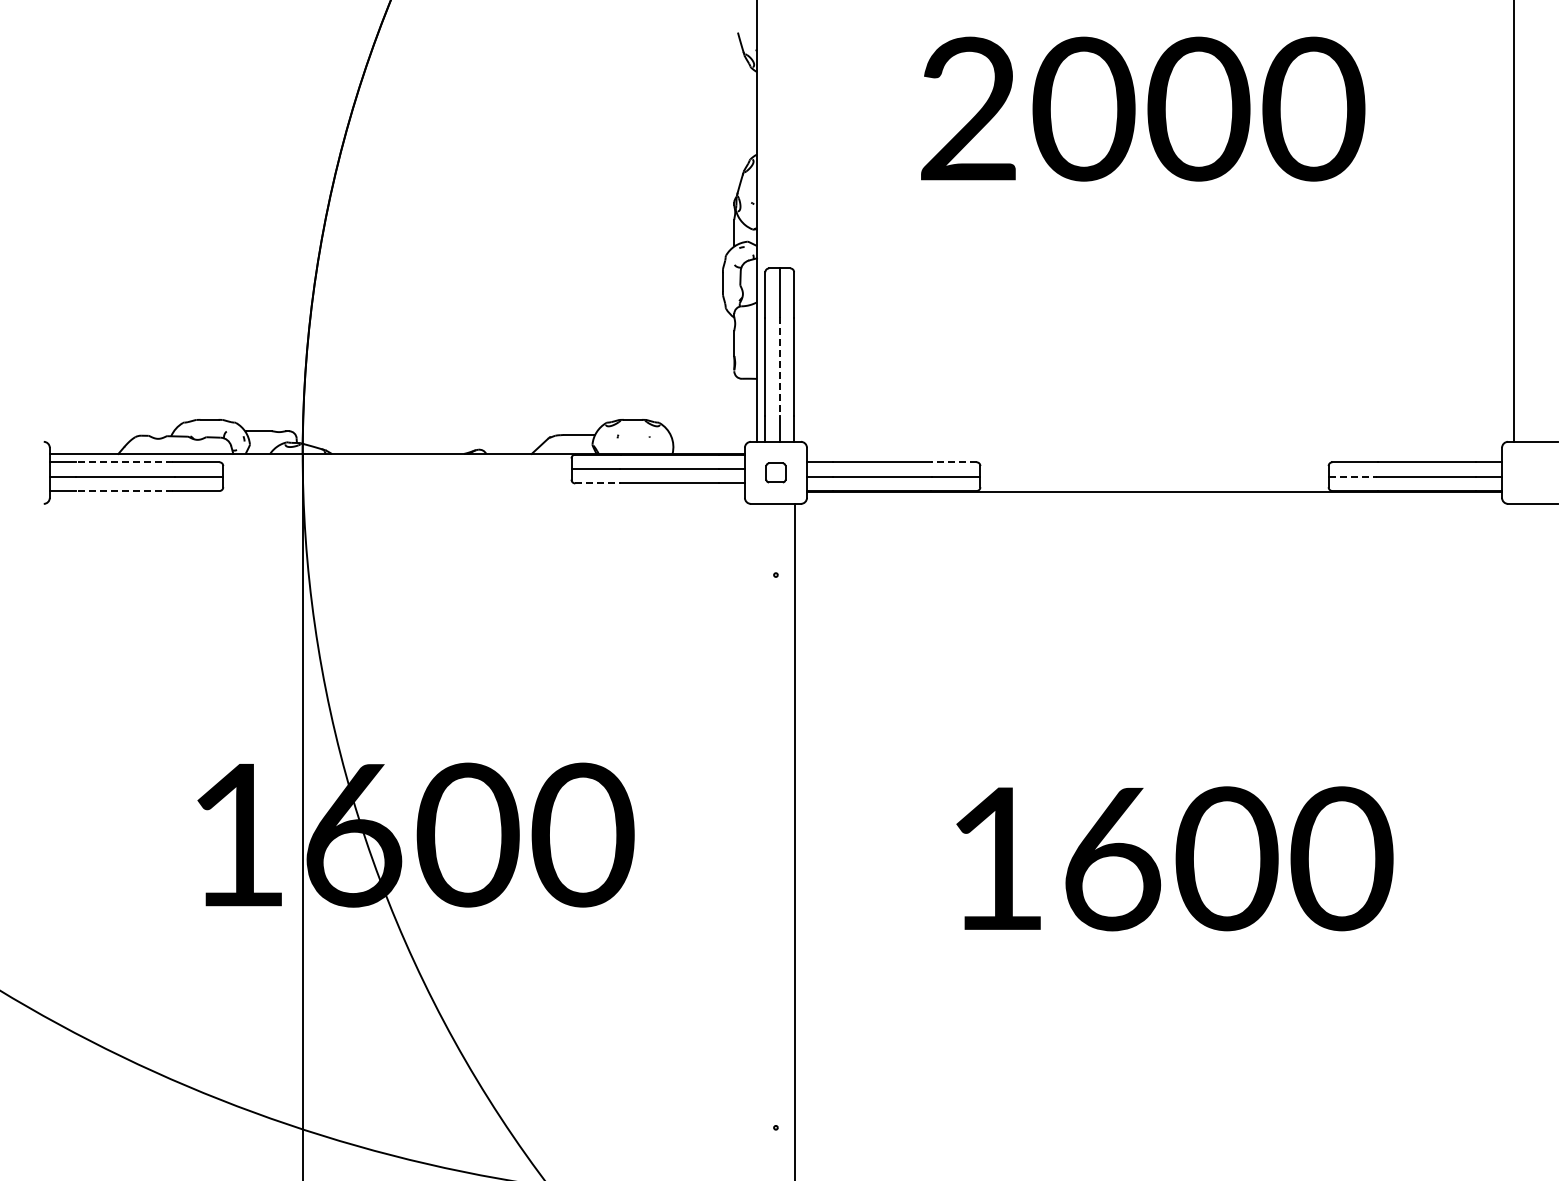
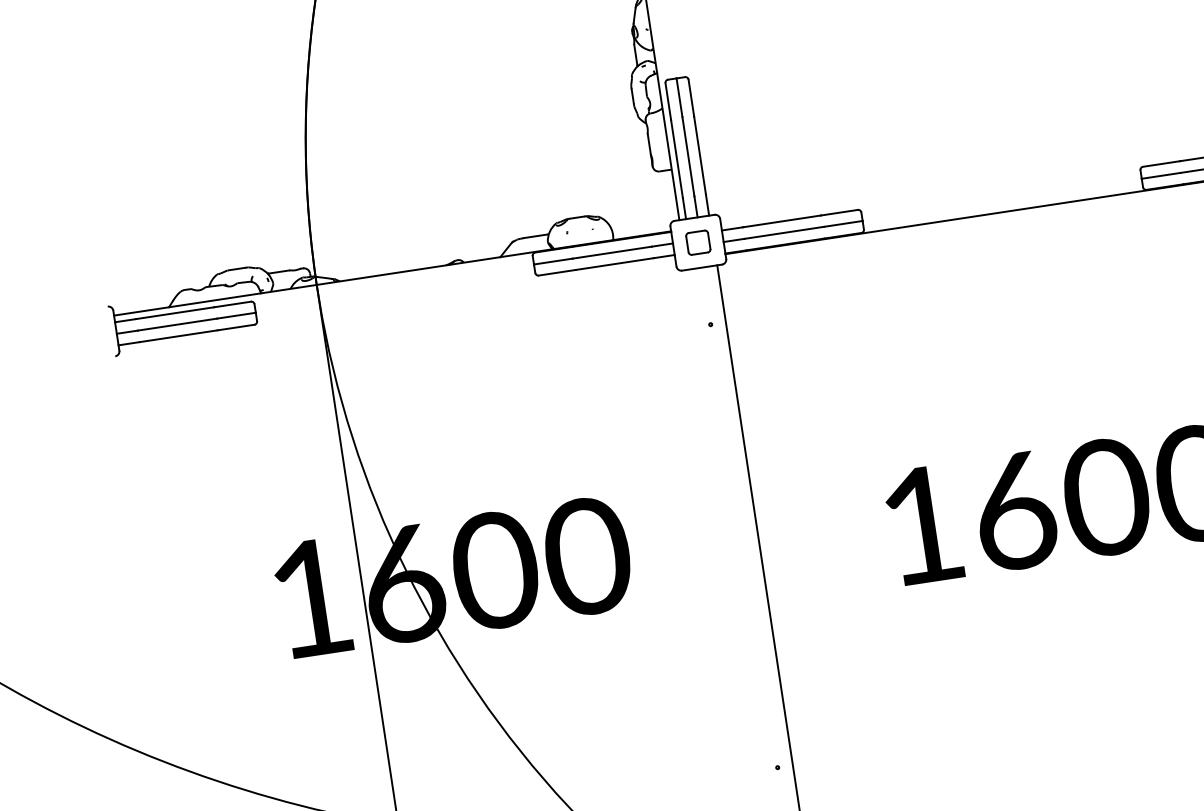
line: (779, 366) -> (688, 157), dashed -> solid
line: (124, 462) -> (174, 313), dashed -> solid
line: (953, 462) -> (839, 212), dashed -> solid
part: (775, 472) -> (697, 242), size x1.43
line: (1353, 476) -> (1161, 175), dashed -> solid
line: (598, 483) -> (557, 272), dashed -> solid
line: (124, 491) -> (178, 336), dashed -> solid

